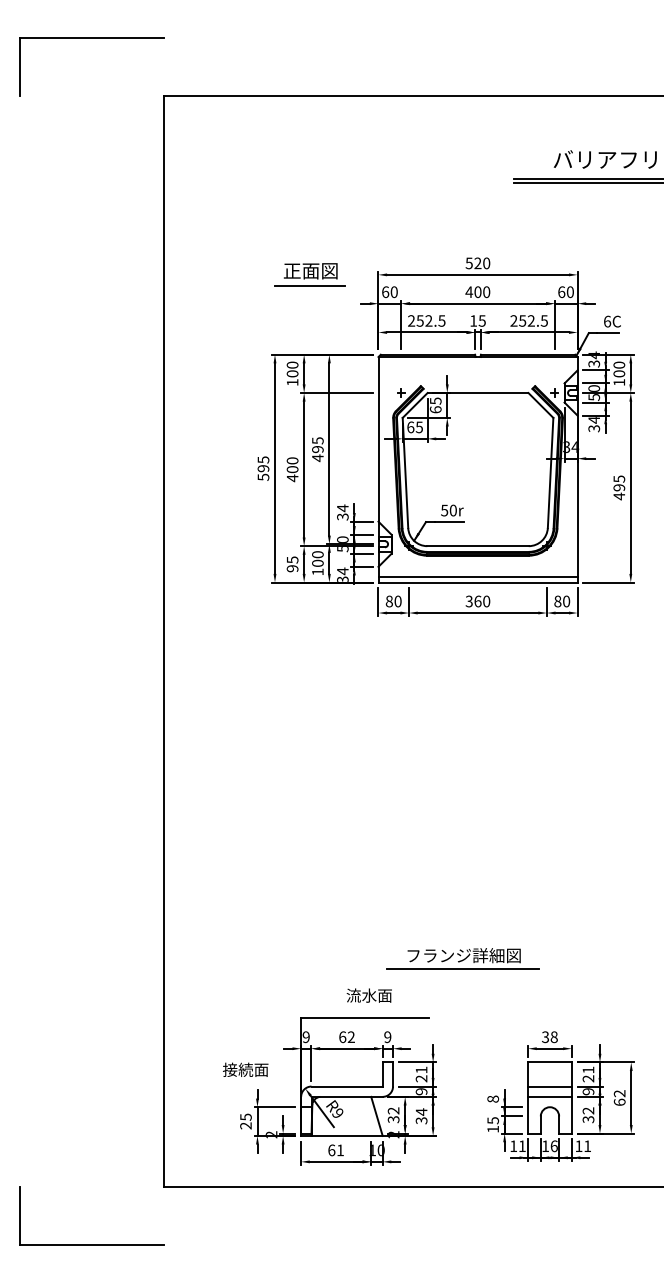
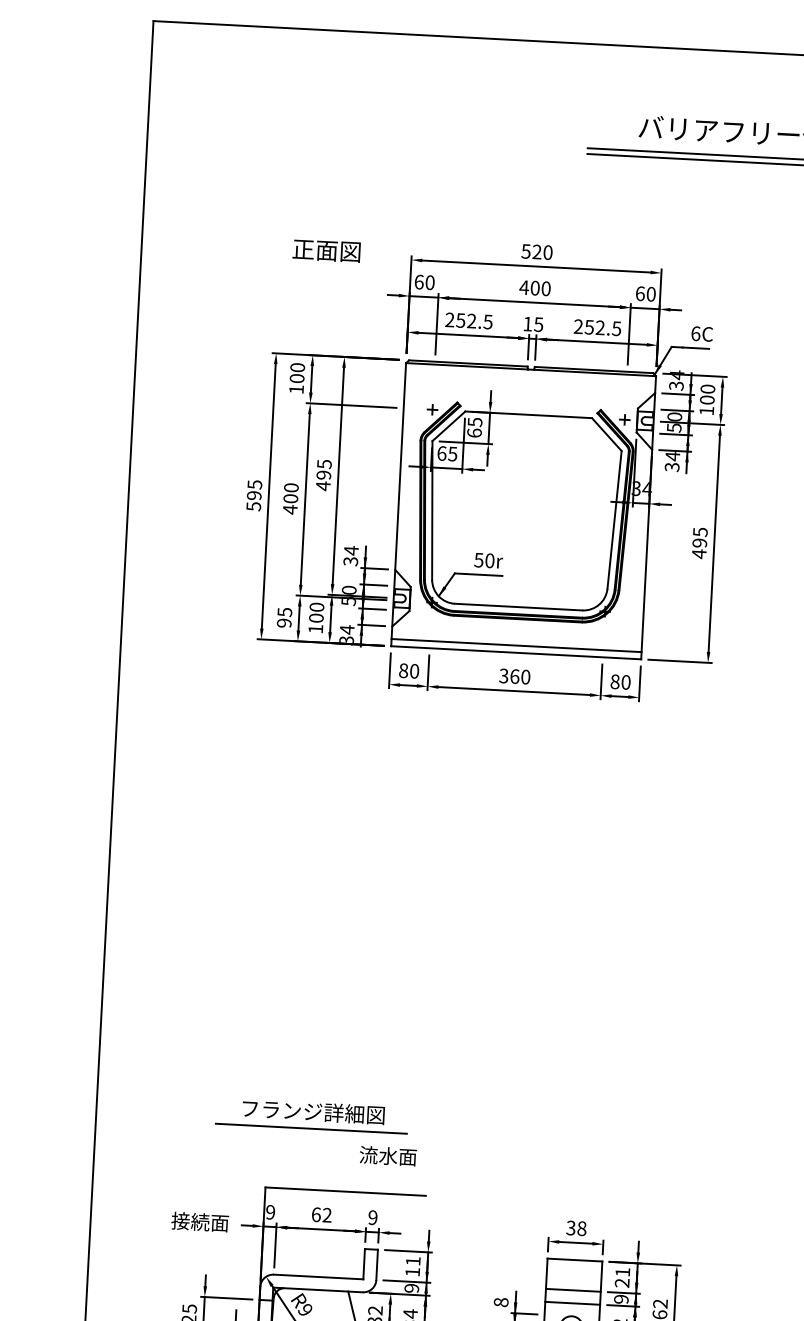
line: (309, 285) -> (324, 268), removed
part: (462, 958) -> (311, 1115), moved
text: (368, 995) -> (387, 1155), moved
text: (245, 1069) -> (199, 1221), moved
text: (421, 1078) -> (412, 1271), 21 -> 11

